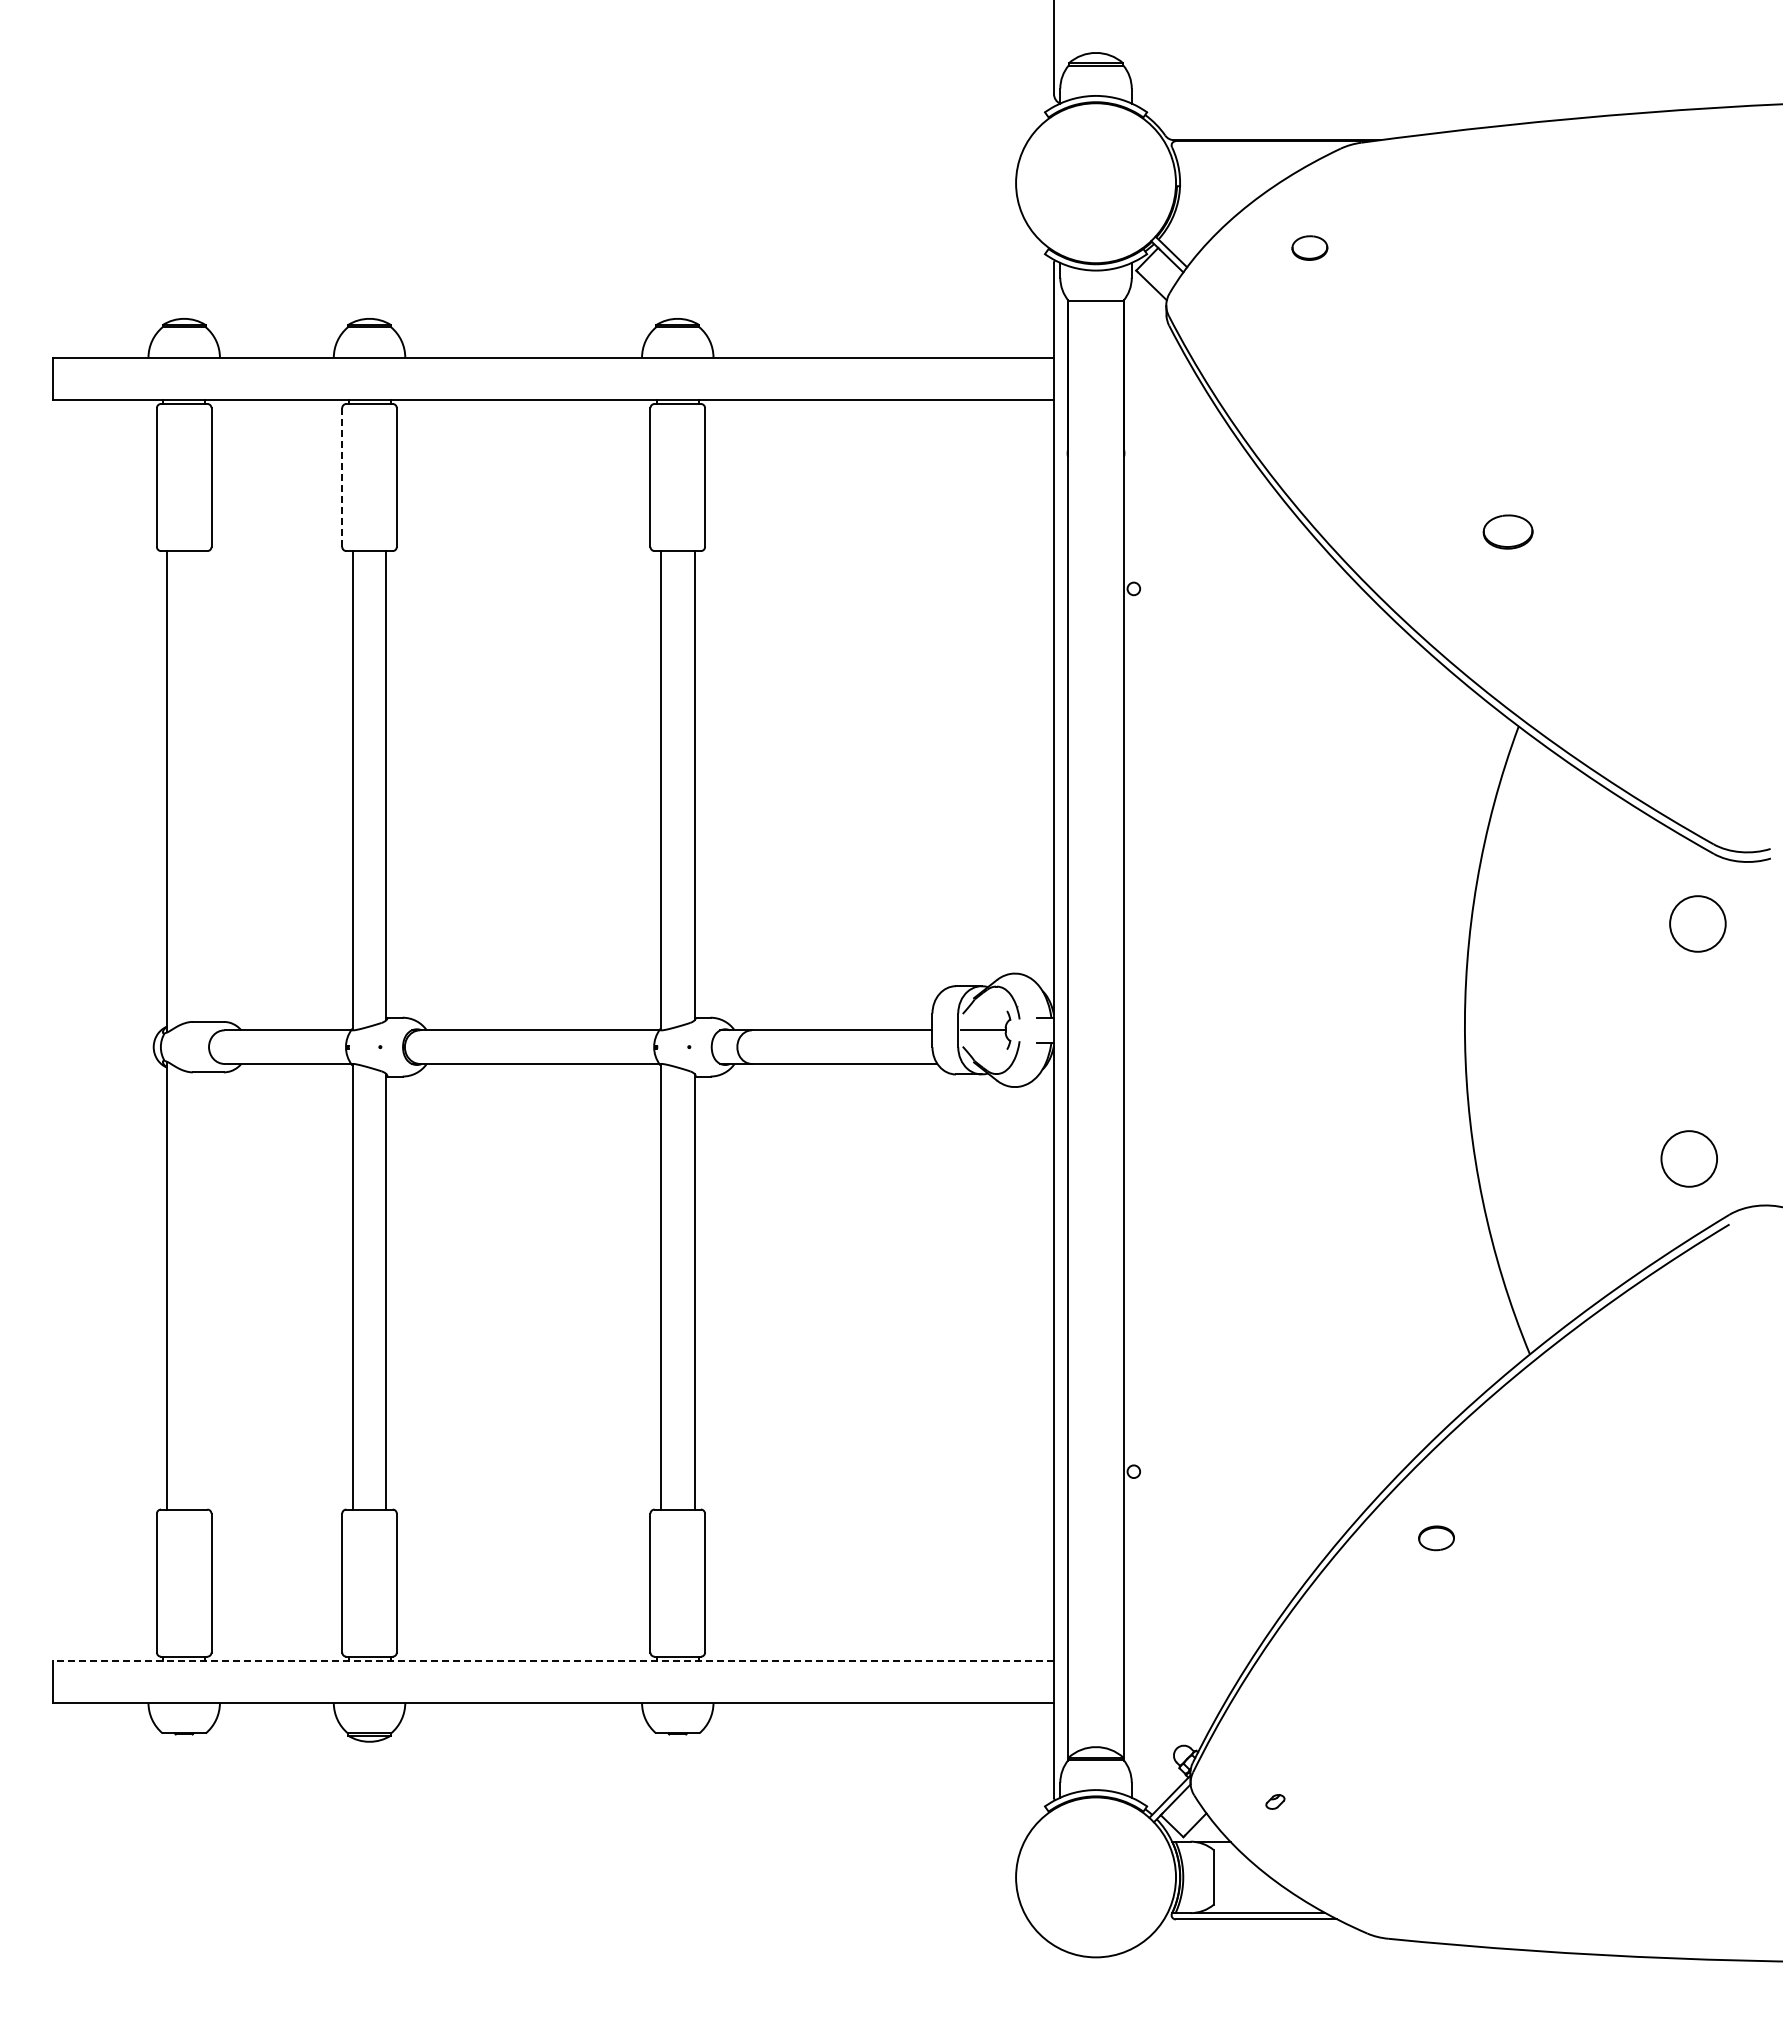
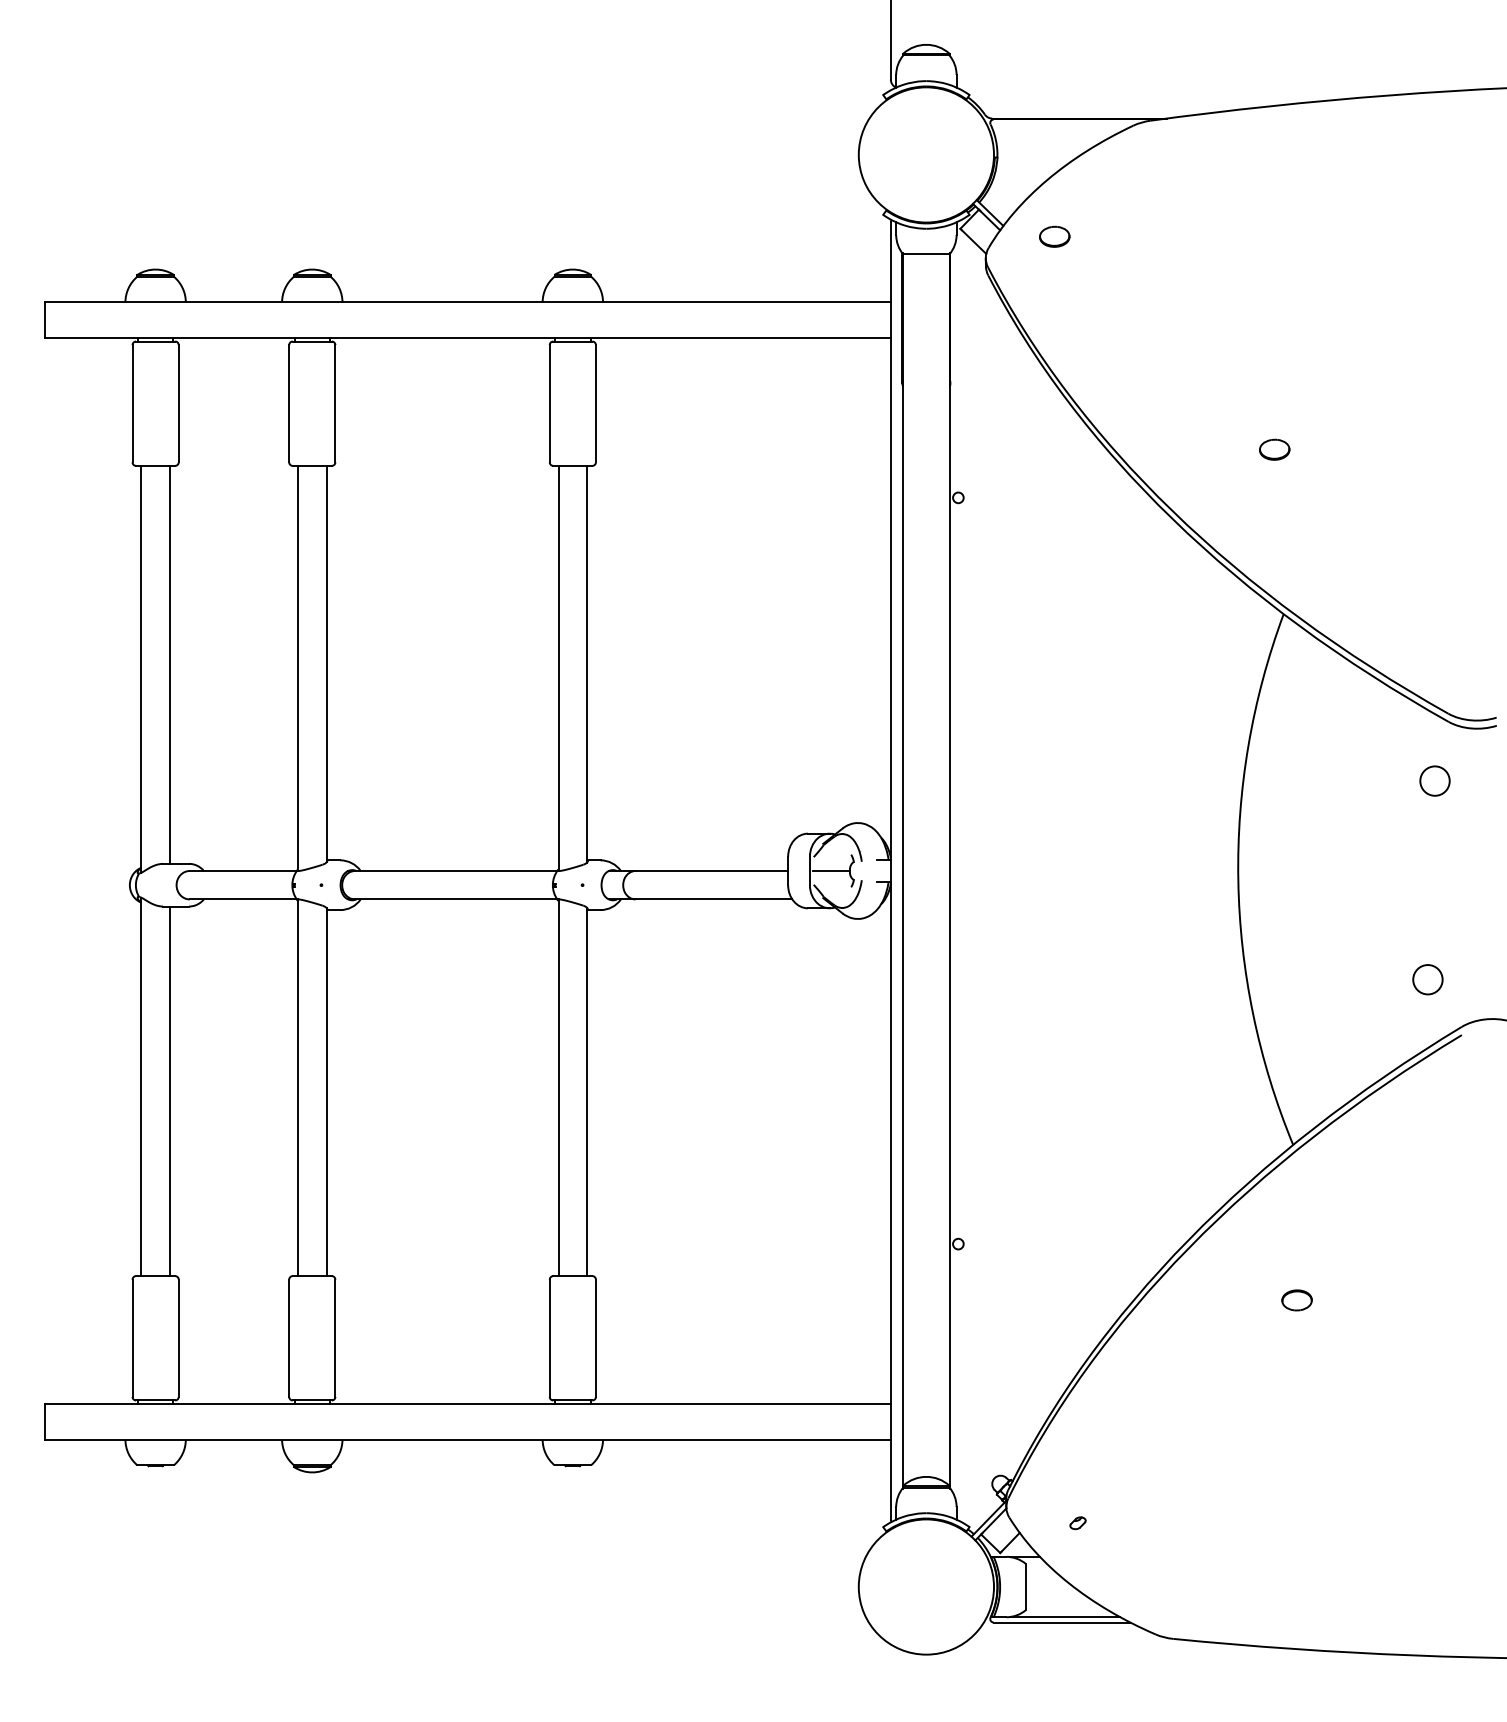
part: (1309, 247) -> (1054, 236), moved
line: (342, 477) -> (289, 403), dashed -> solid
part: (1507, 531) -> (1274, 449), size x0.71
line: (201, 786) -> (170, 664), added
circle: (1697, 923) -> (1434, 780), size x0.62
circle: (1689, 1158) -> (1428, 979), size x0.62
line: (201, 1290) -> (170, 1090), added
part: (1436, 1538) -> (1297, 1300), moved
line: (553, 1660) -> (467, 1403), dashed -> solid

